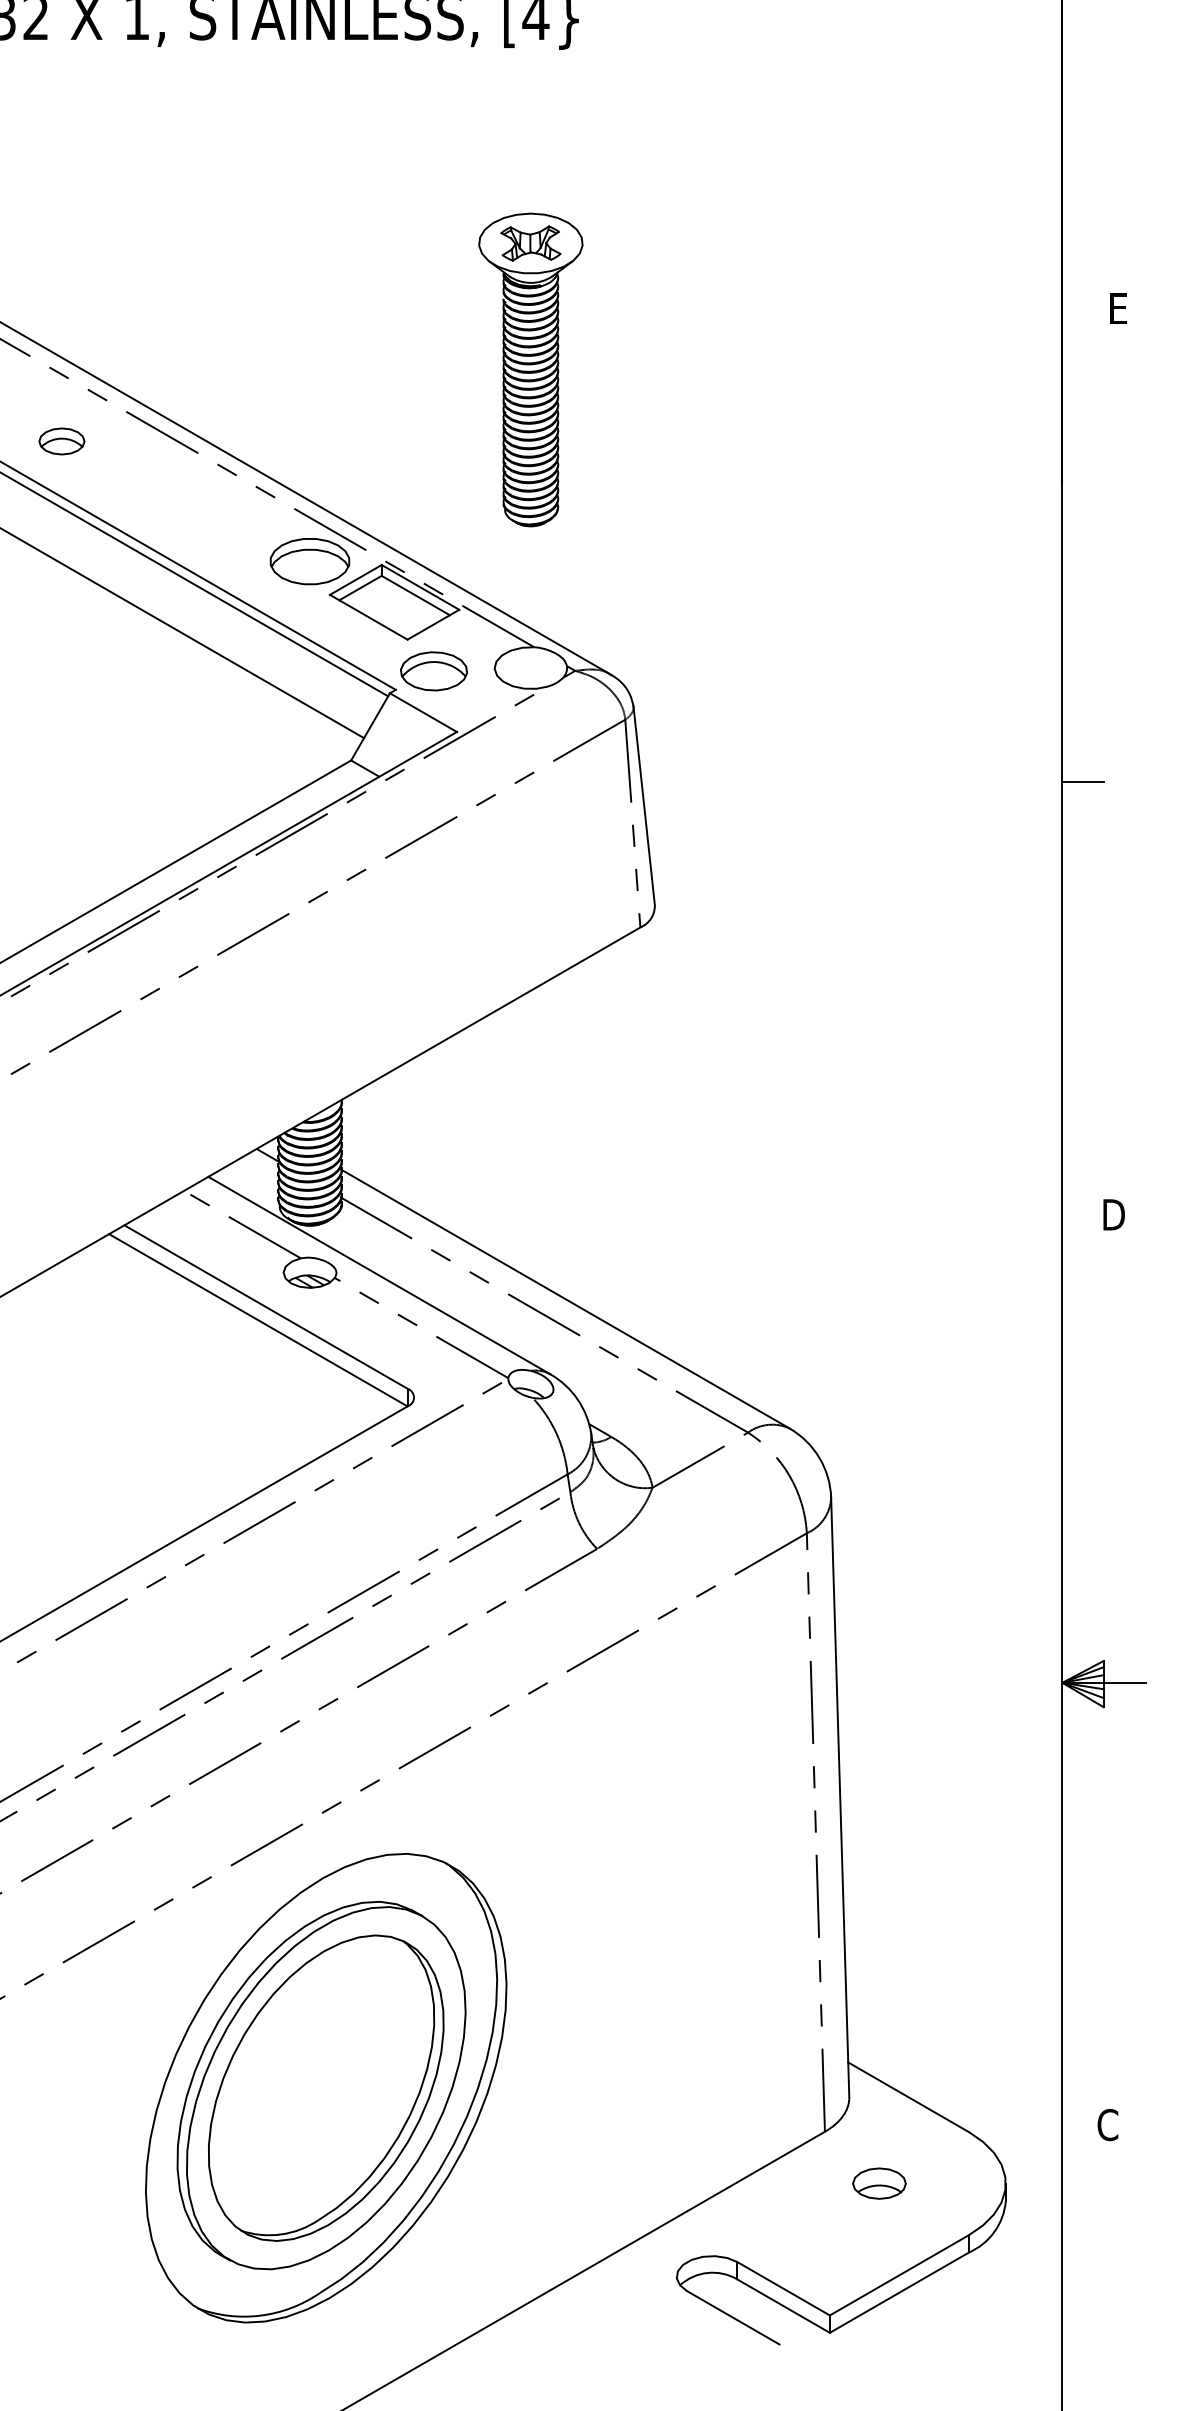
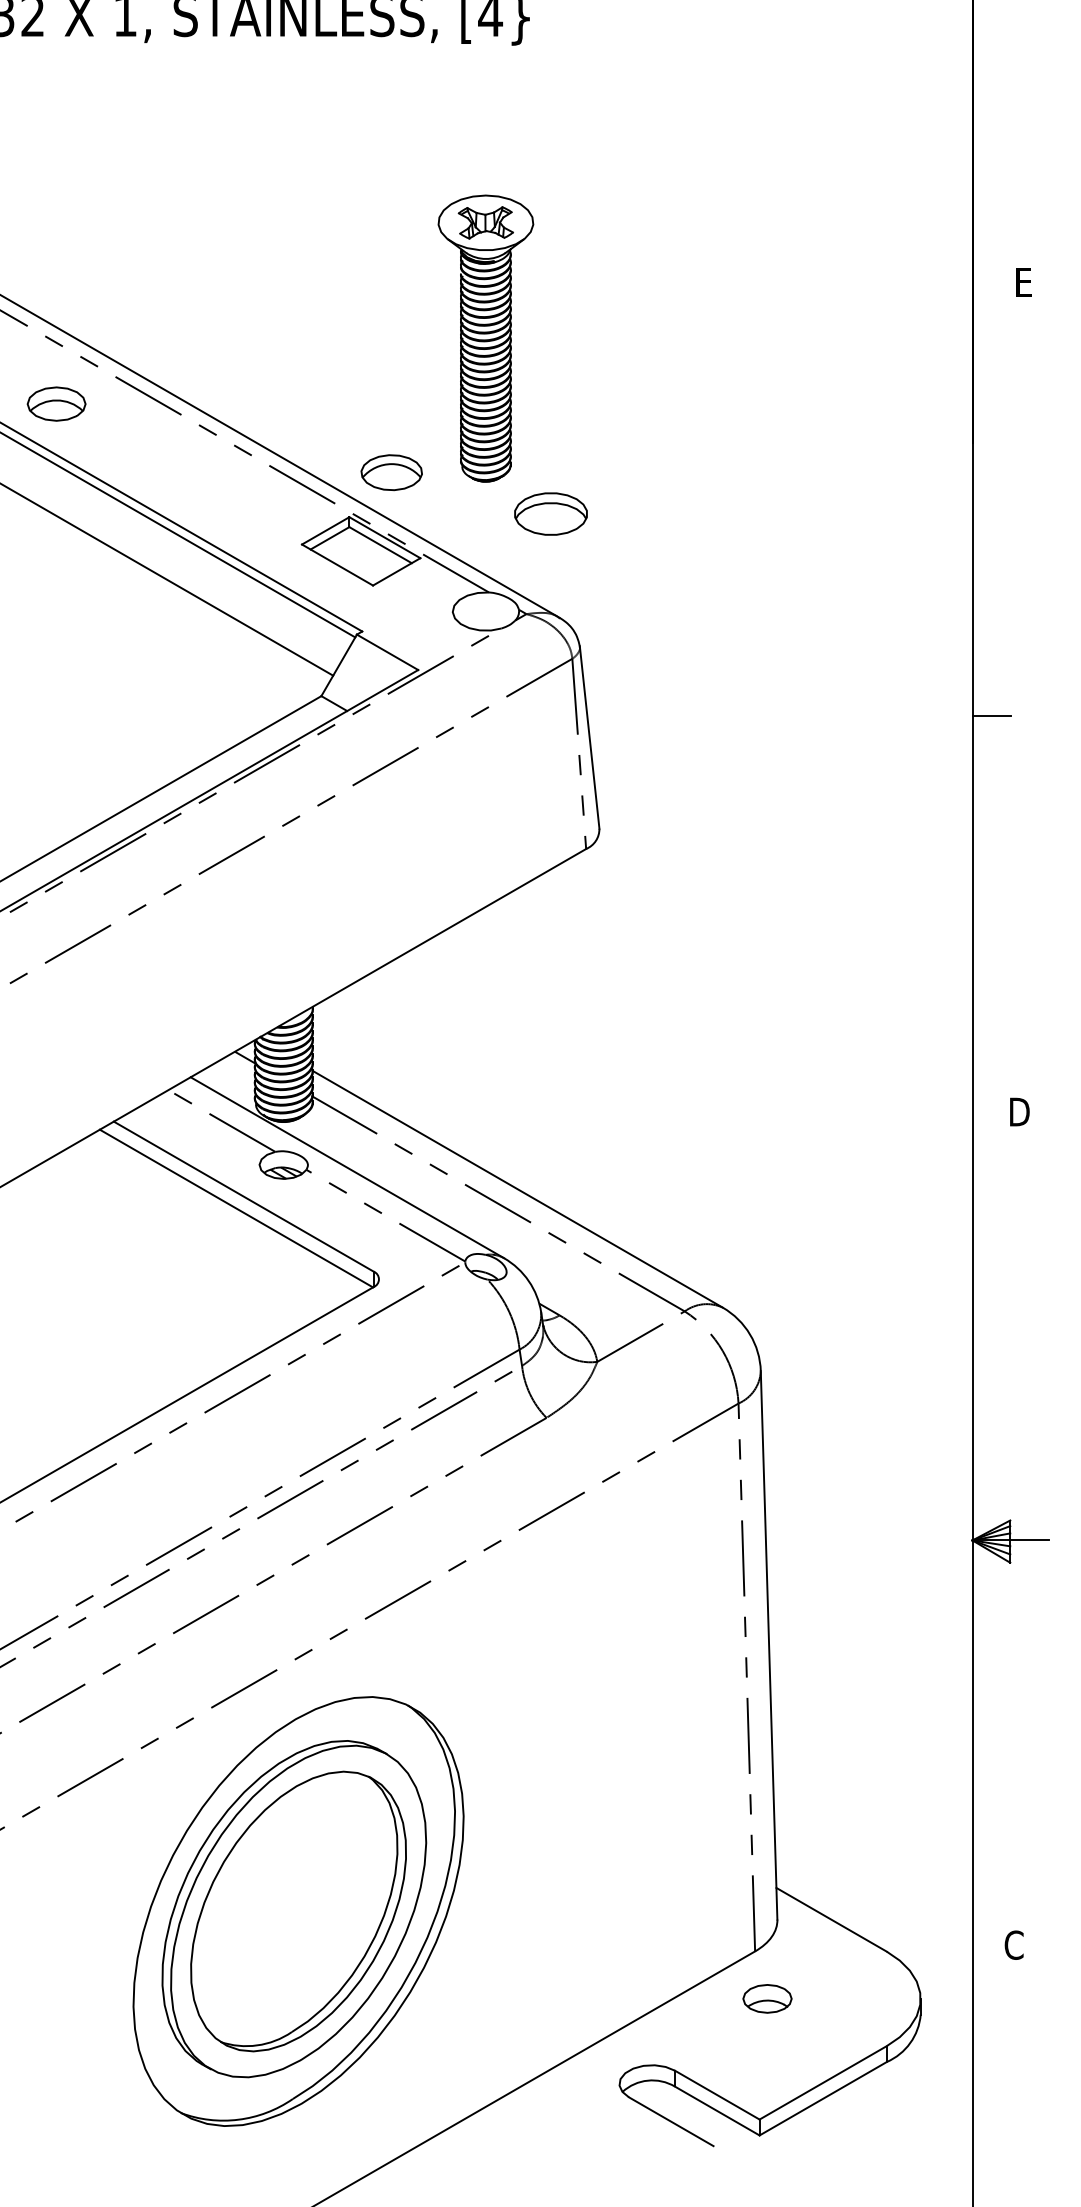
part: (61, 441) -> (56, 404), size x1.4
part: (309, 561) -> (550, 513), moved
part: (433, 671) -> (391, 472), moved
part: (879, 2183) -> (767, 1998), moved

